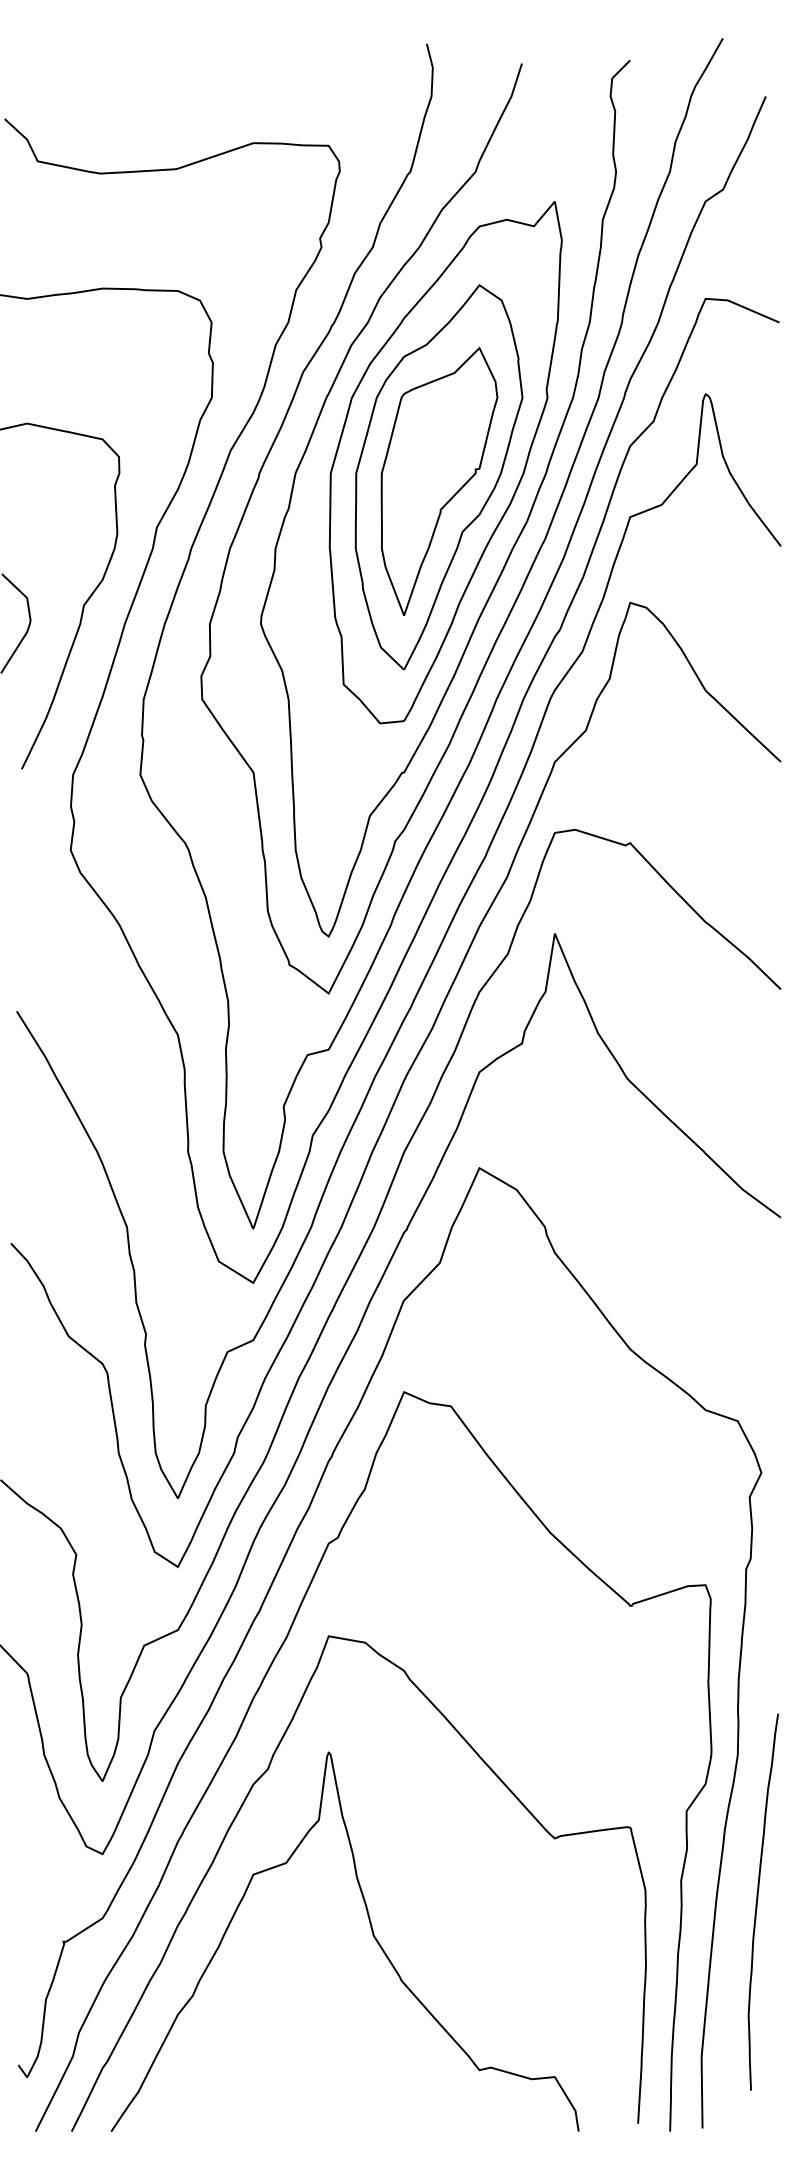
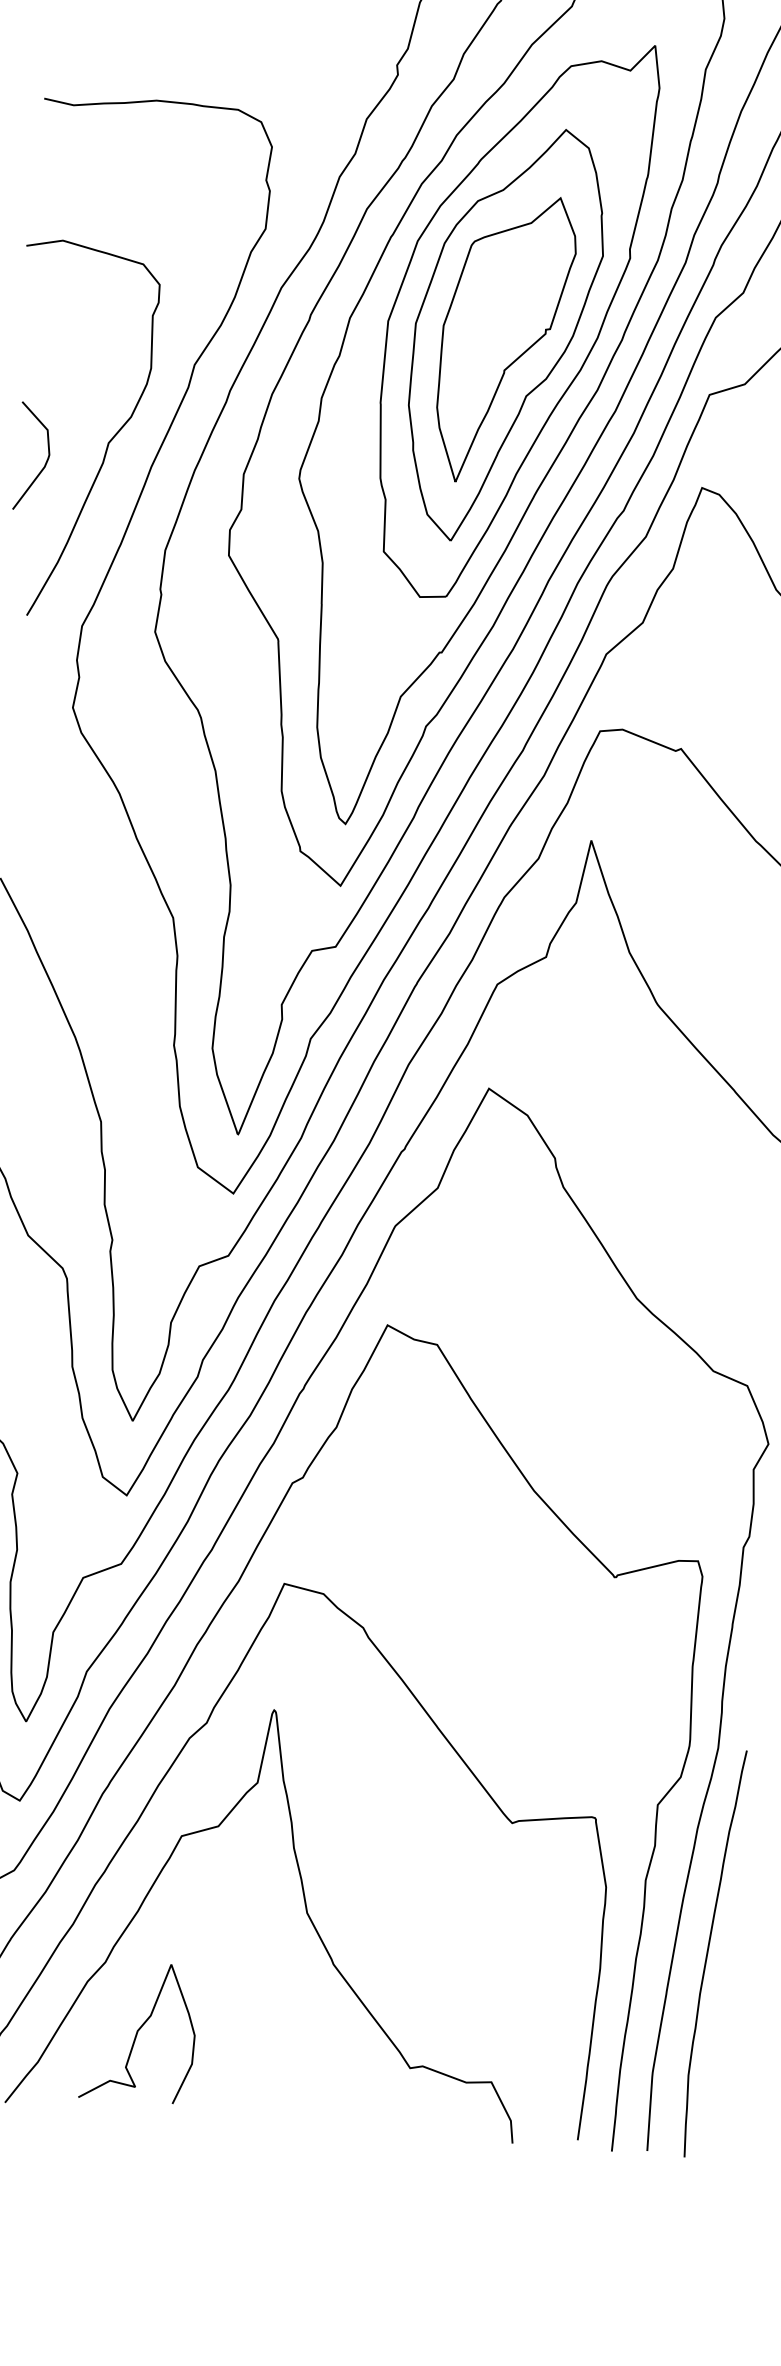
curve: (758, 1899) -> (709, 1950), moved
curve: (228, 2056) -> (138, 2031), added

